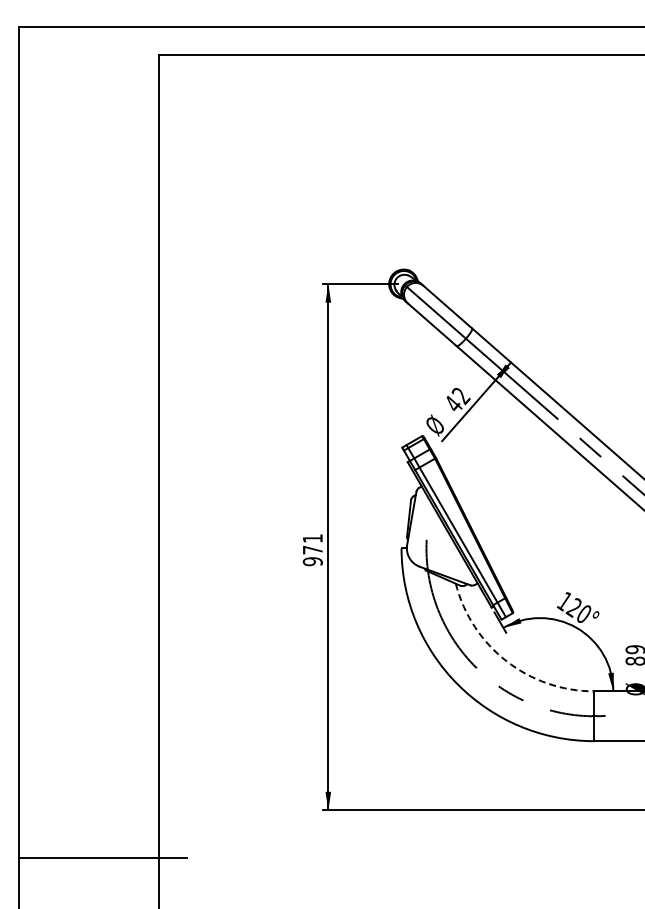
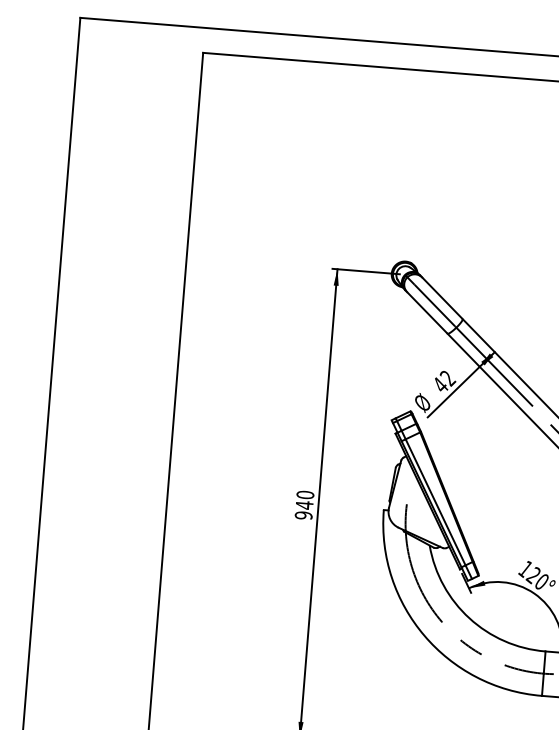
text: (312, 544) -> (304, 500), 971 -> 940
arc: (506, 661) -> (469, 618), dashed -> solid

